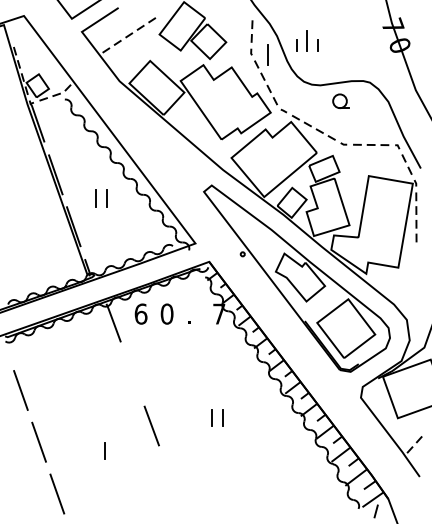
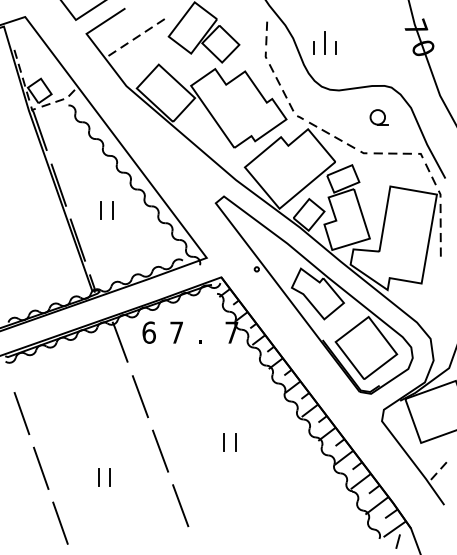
line: (266, 54) -> (282, 57), removed
part: (340, 101) -> (378, 117), moved
text: (166, 313) -> (176, 332), 0 -> 7
line: (131, 374) -> (139, 396), added
line: (93, 450) -> (98, 477), added
line: (170, 477) -> (180, 505), added

